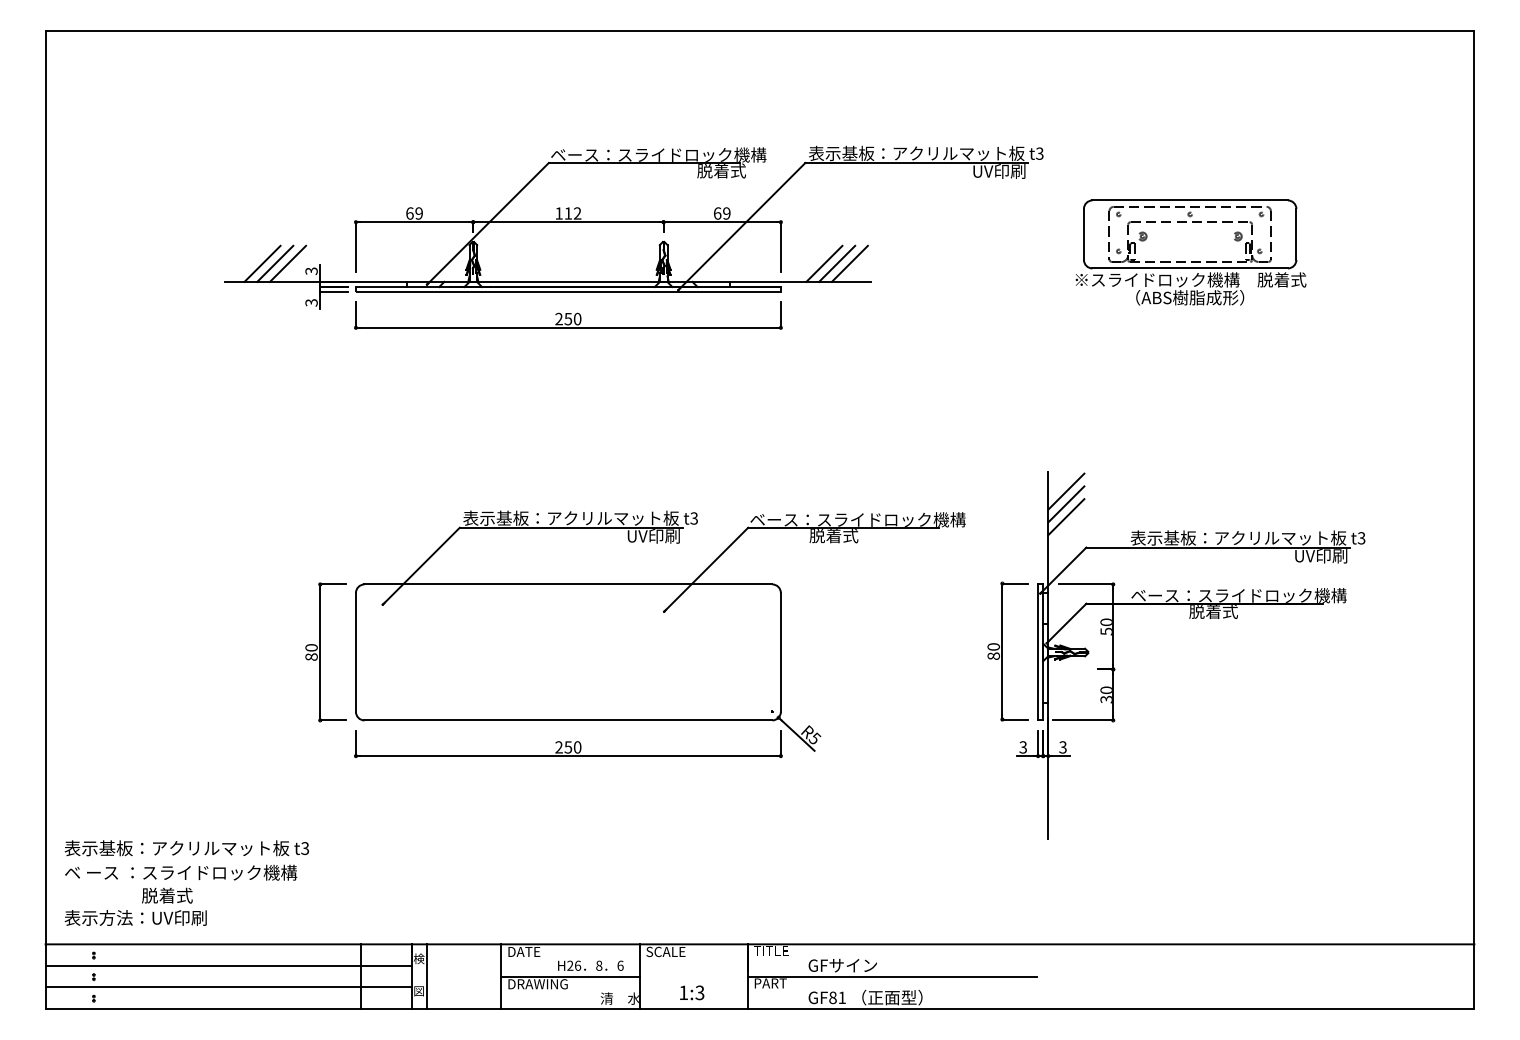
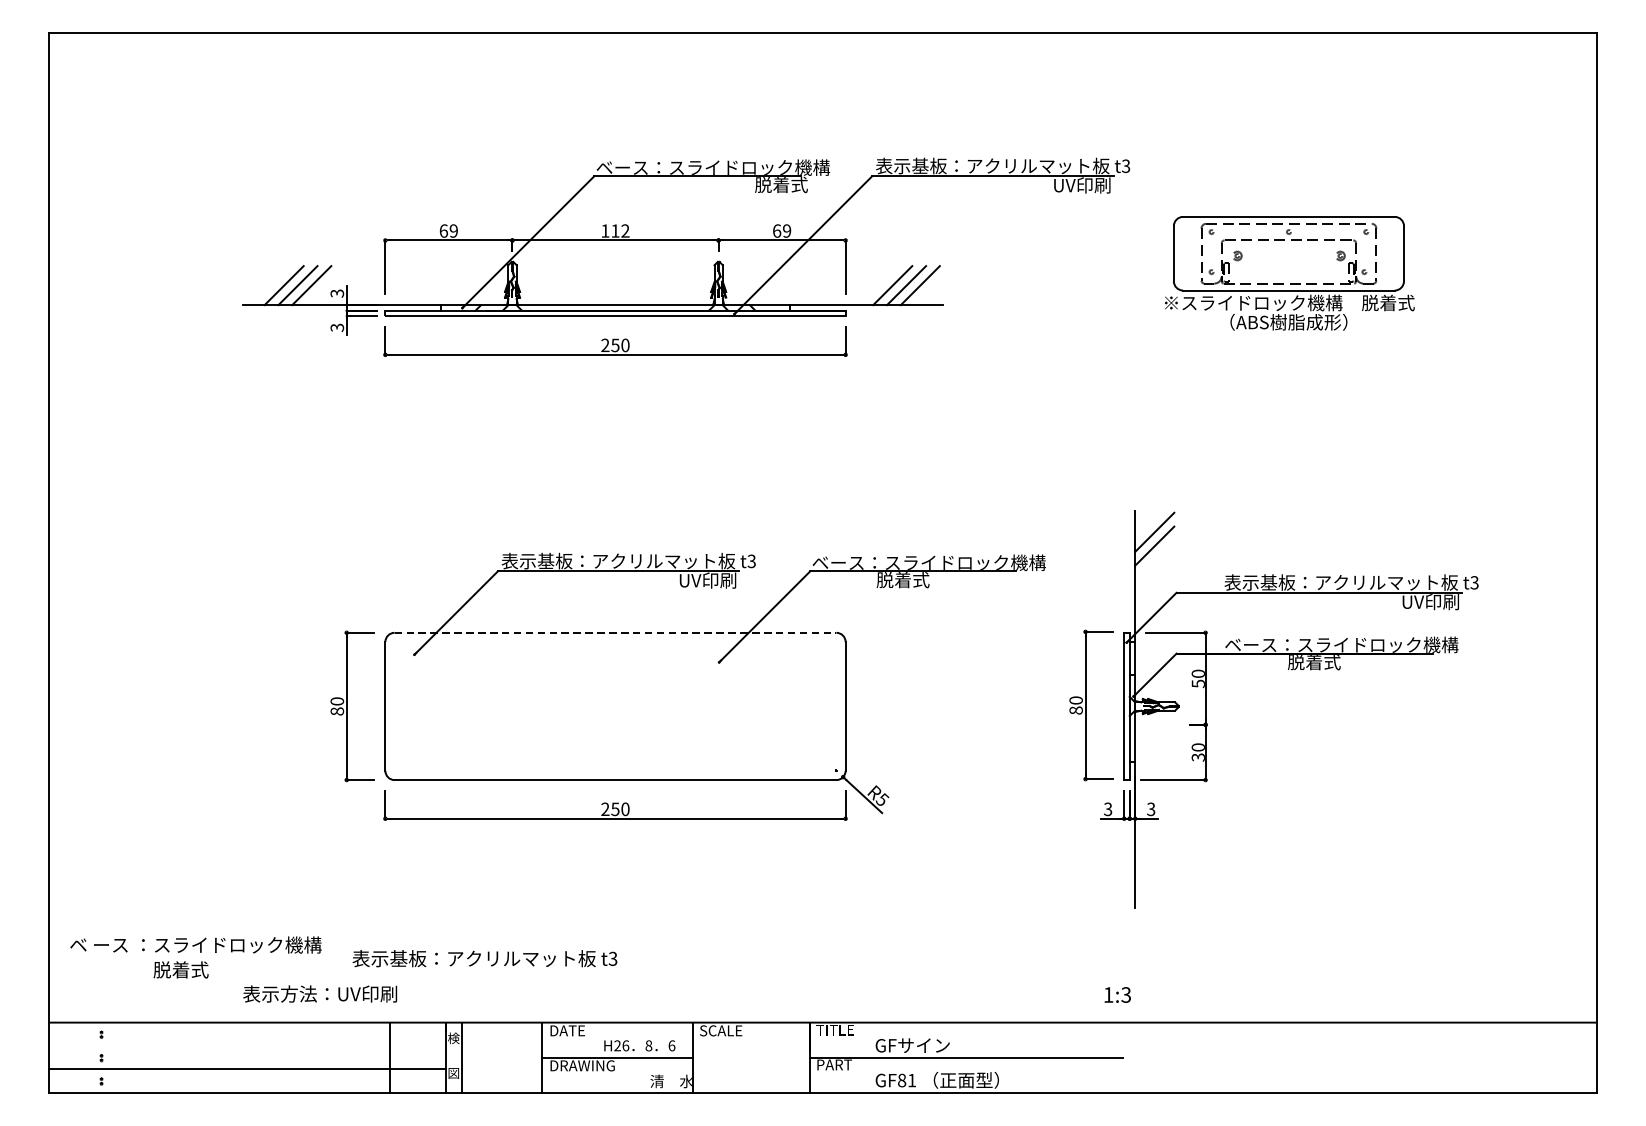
line: (1066, 517) -> (1154, 560), removed
line: (568, 584) -> (615, 632), solid -> dashed
text: (186, 848) -> (484, 958), moved
text: (135, 917) -> (319, 993), moved
line: (228, 965) -> (247, 1045), removed
text: (692, 992) -> (1118, 994), moved

